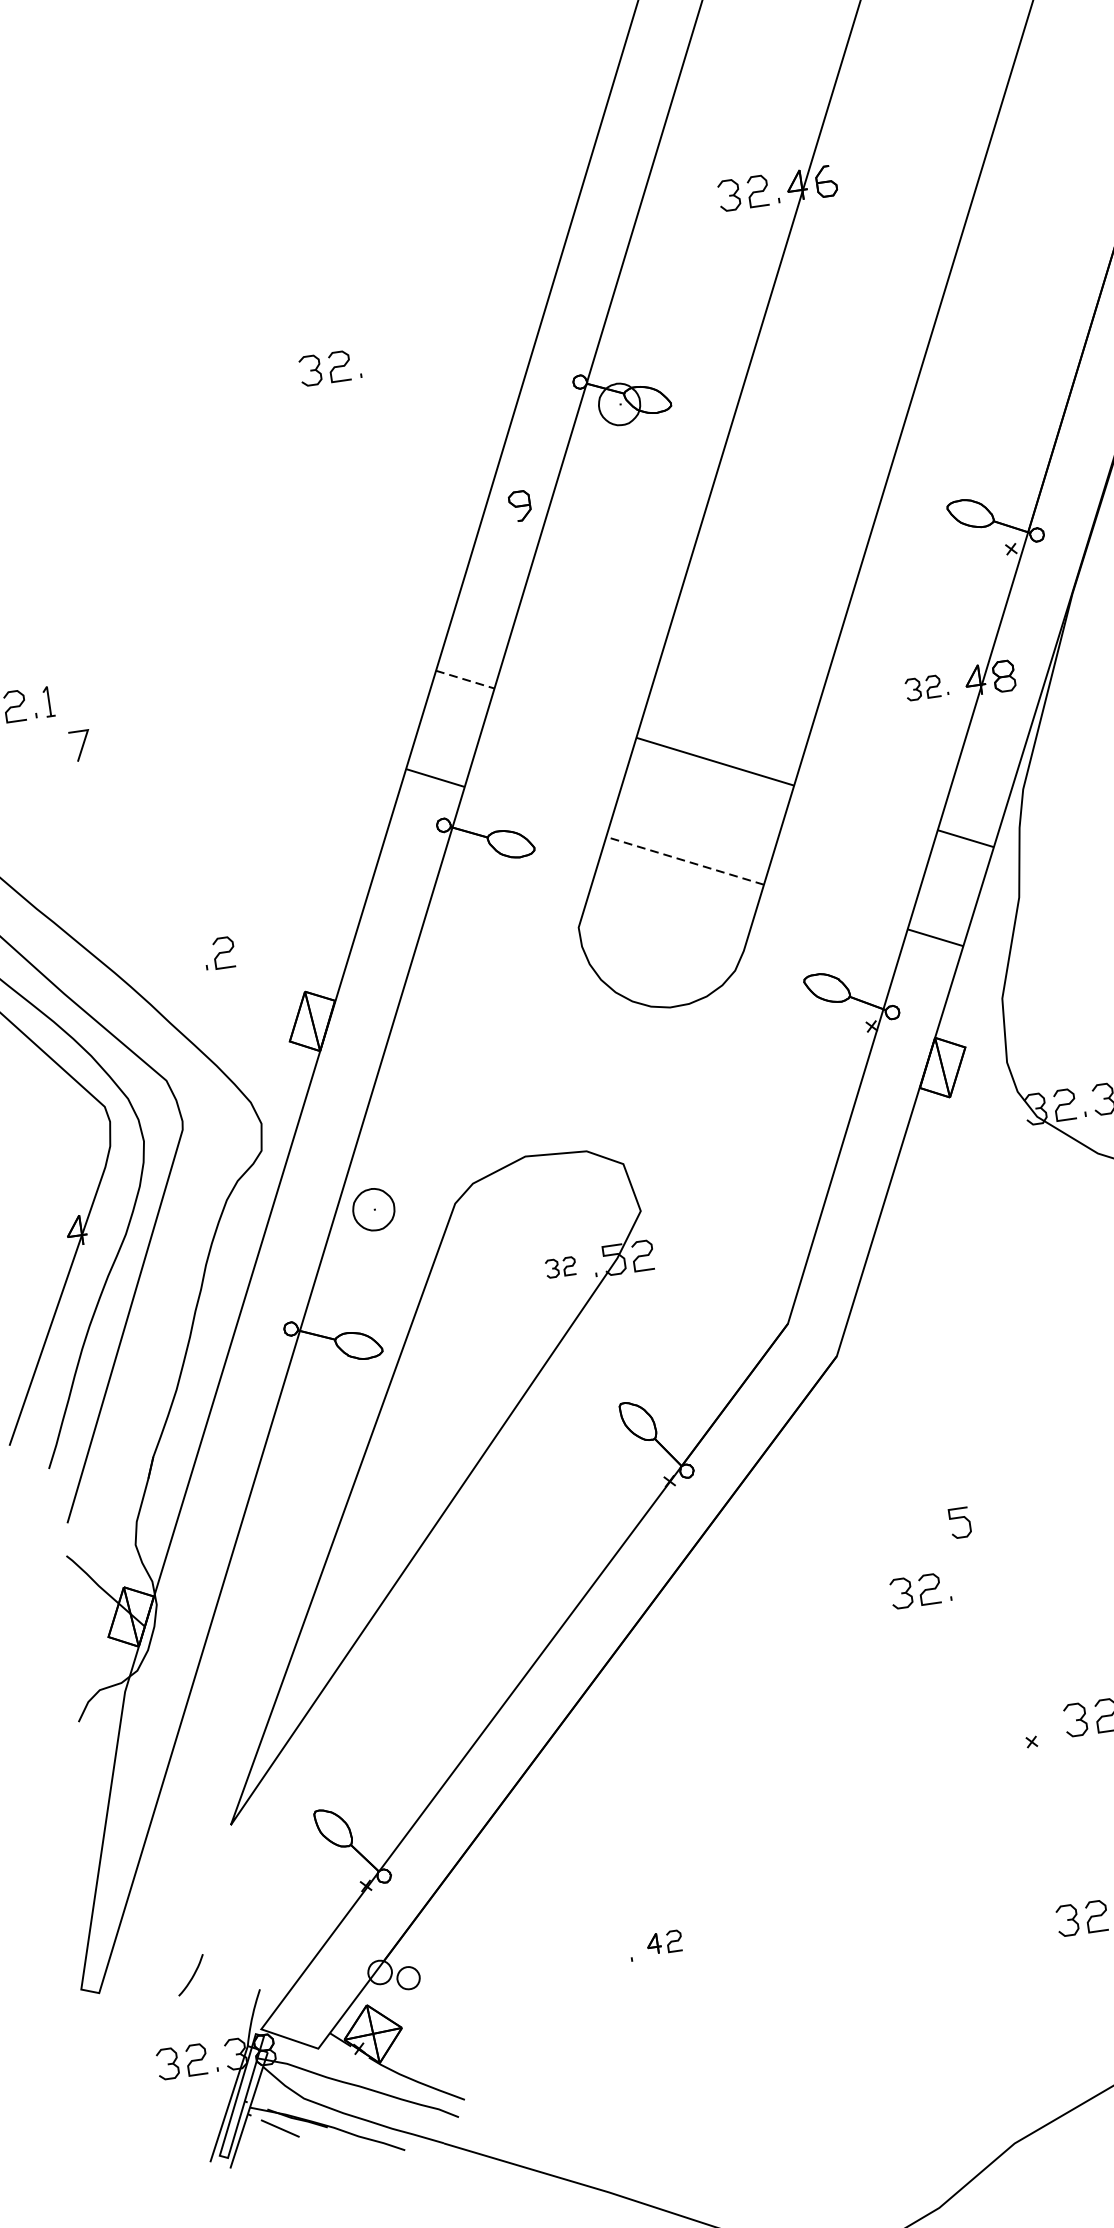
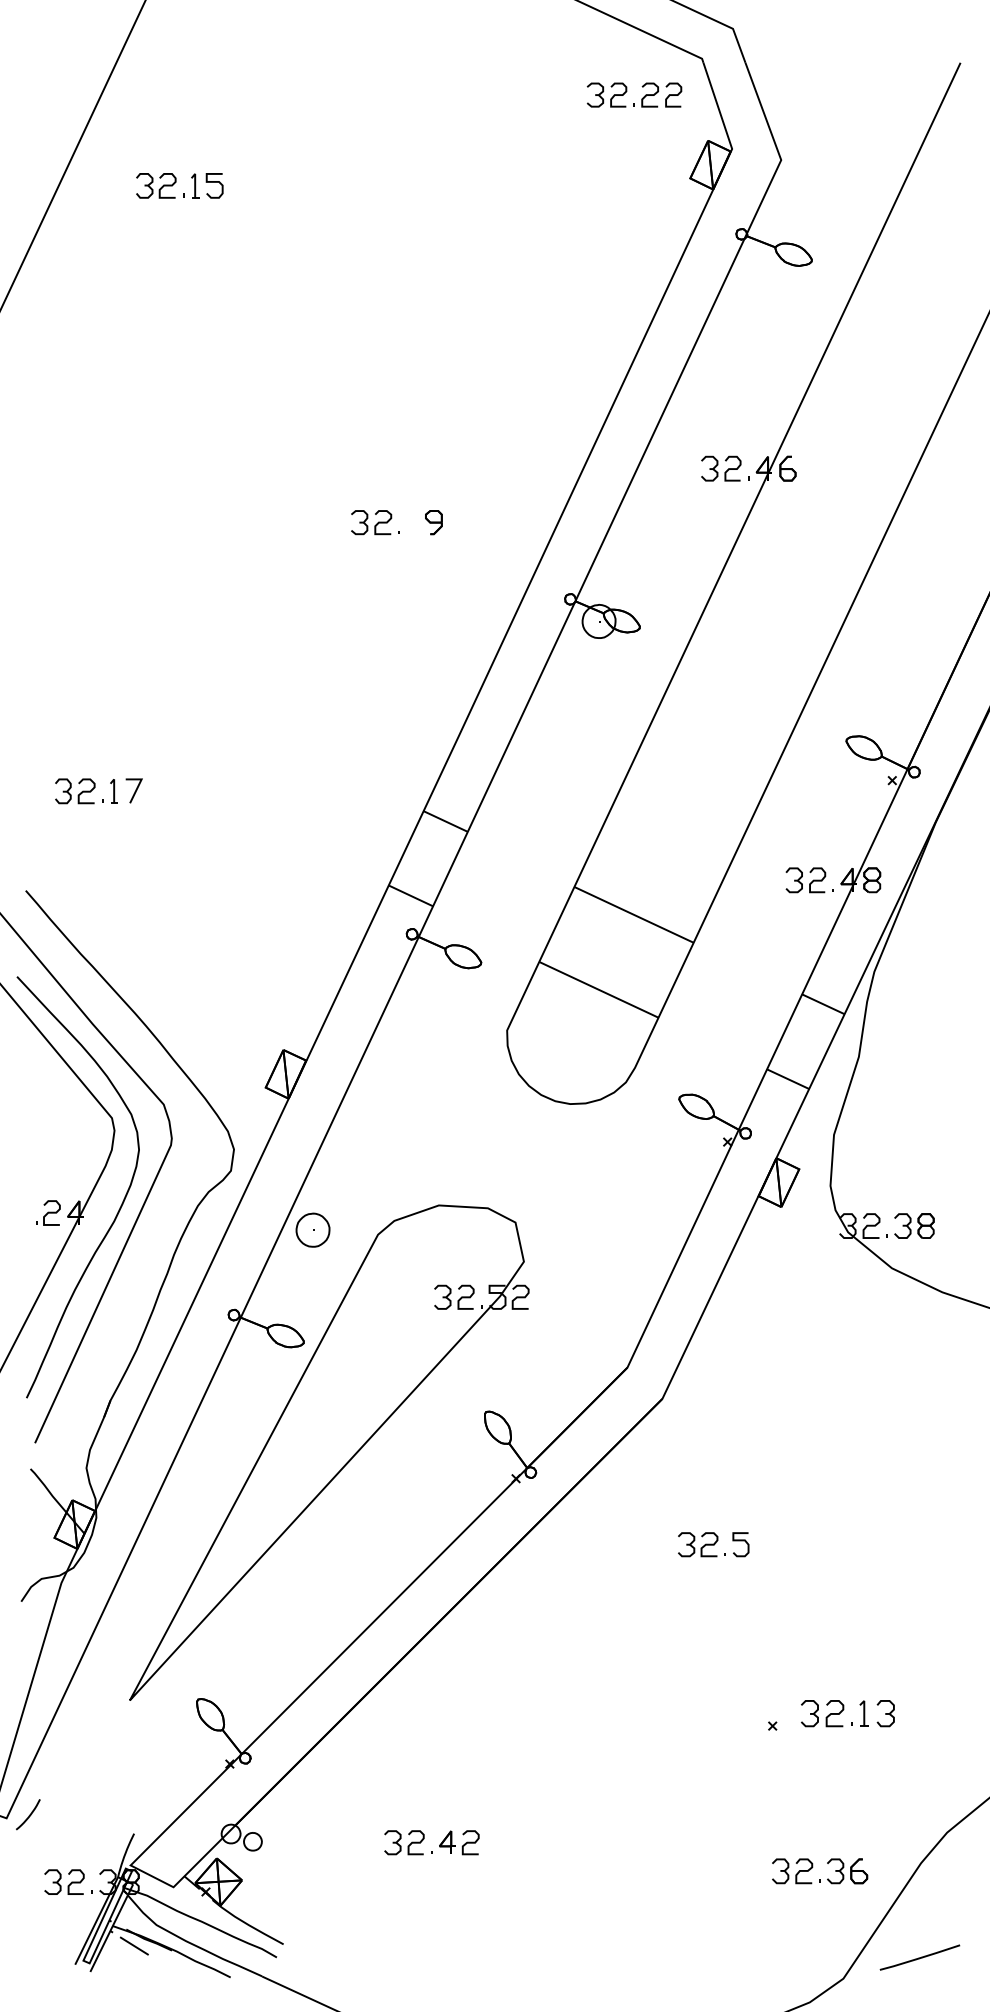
part: (330, 367) -> (375, 522), moved
part: (519, 506) -> (433, 522), moved
line: (464, 679) -> (445, 821), dashed -> solid
part: (926, 687) -> (809, 880), size x1.43
line: (81, 746) -> (134, 791), moved
line: (684, 860) -> (598, 989), dashed -> solid
part: (219, 952) -> (48, 1212), moved
part: (560, 1266) -> (454, 1296), size x1.67
part: (920, 1590) -> (701, 1544), moved
part: (664, 1942) -> (459, 1842), size x1.43
part: (596, 1952) -> (404, 1842), added
curve: (192, 1974) -> (29, 1814), moved

